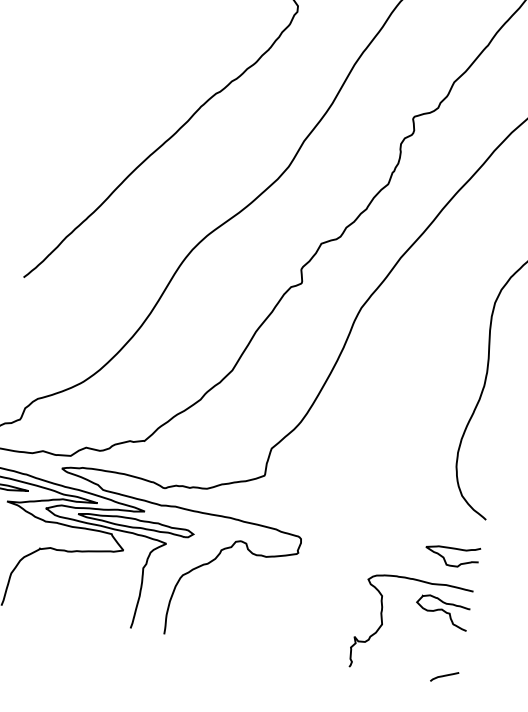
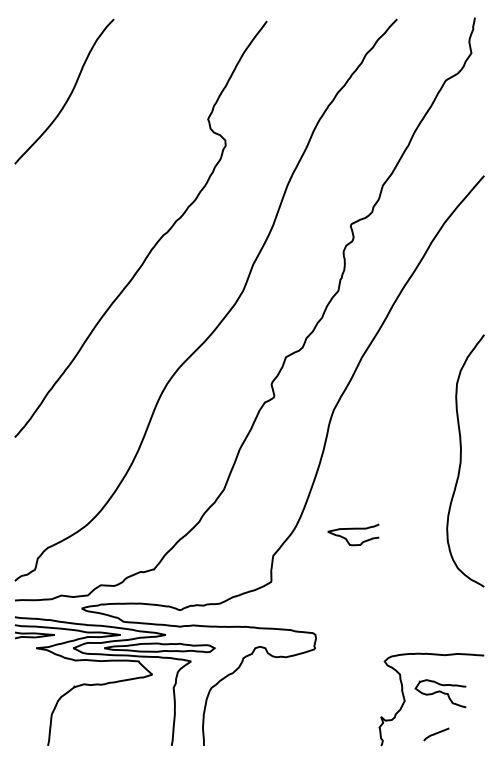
curve: (453, 549) -> (353, 529), moved
curve: (442, 610) -> (440, 692), moved
curve: (444, 676) -> (436, 734), moved

